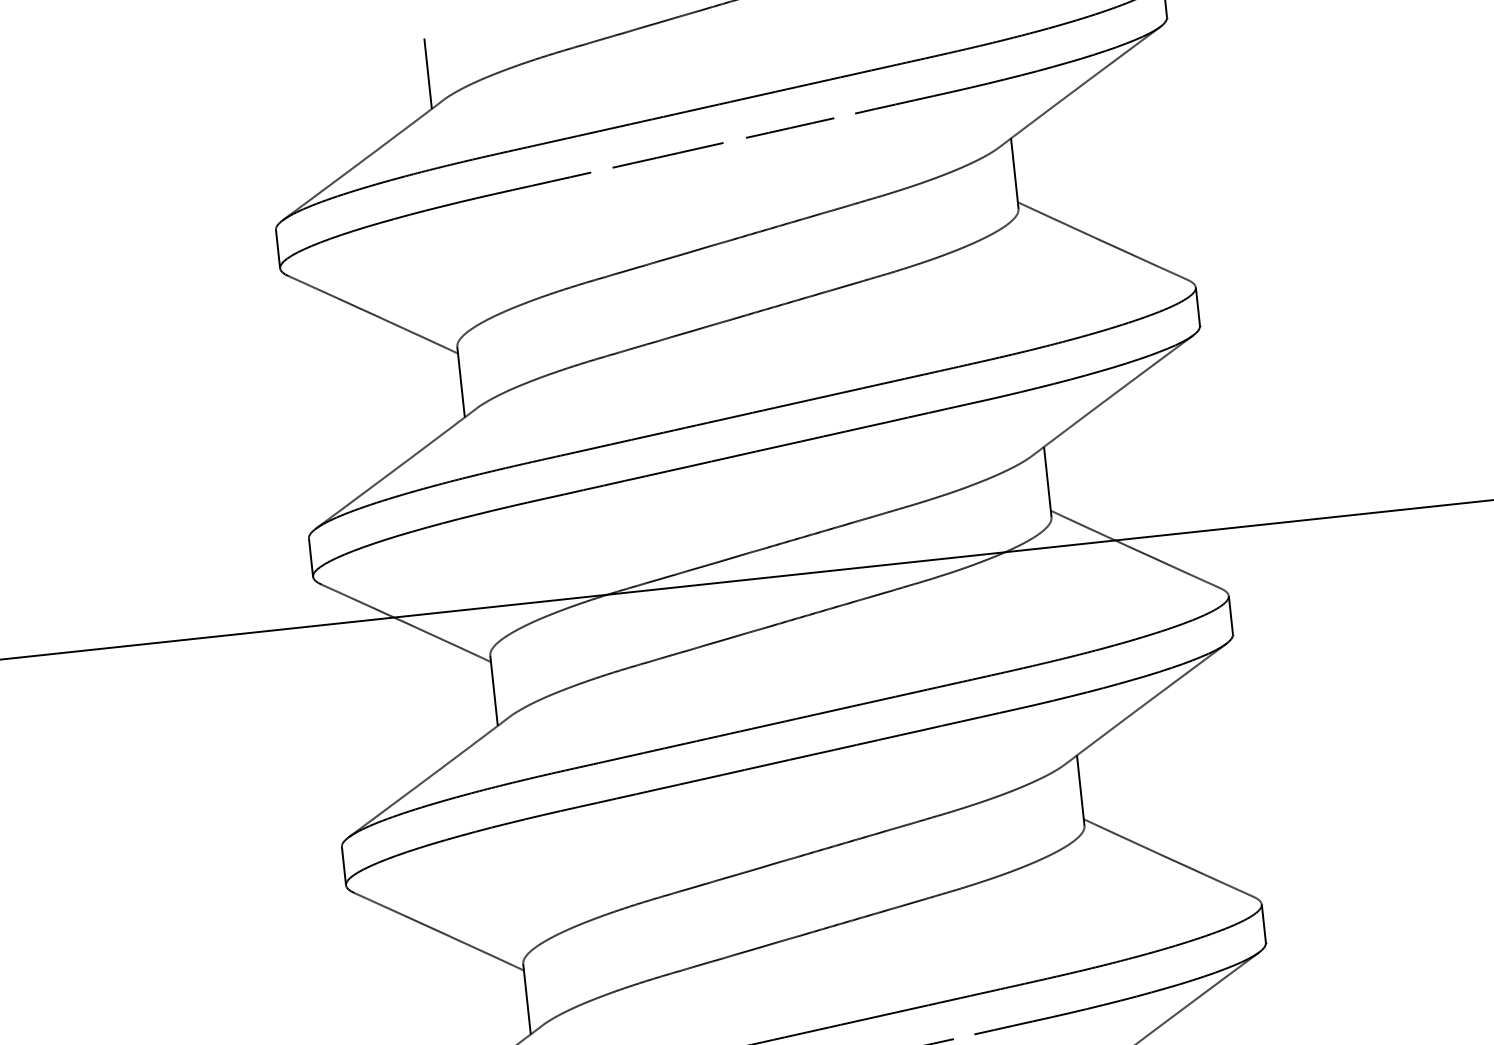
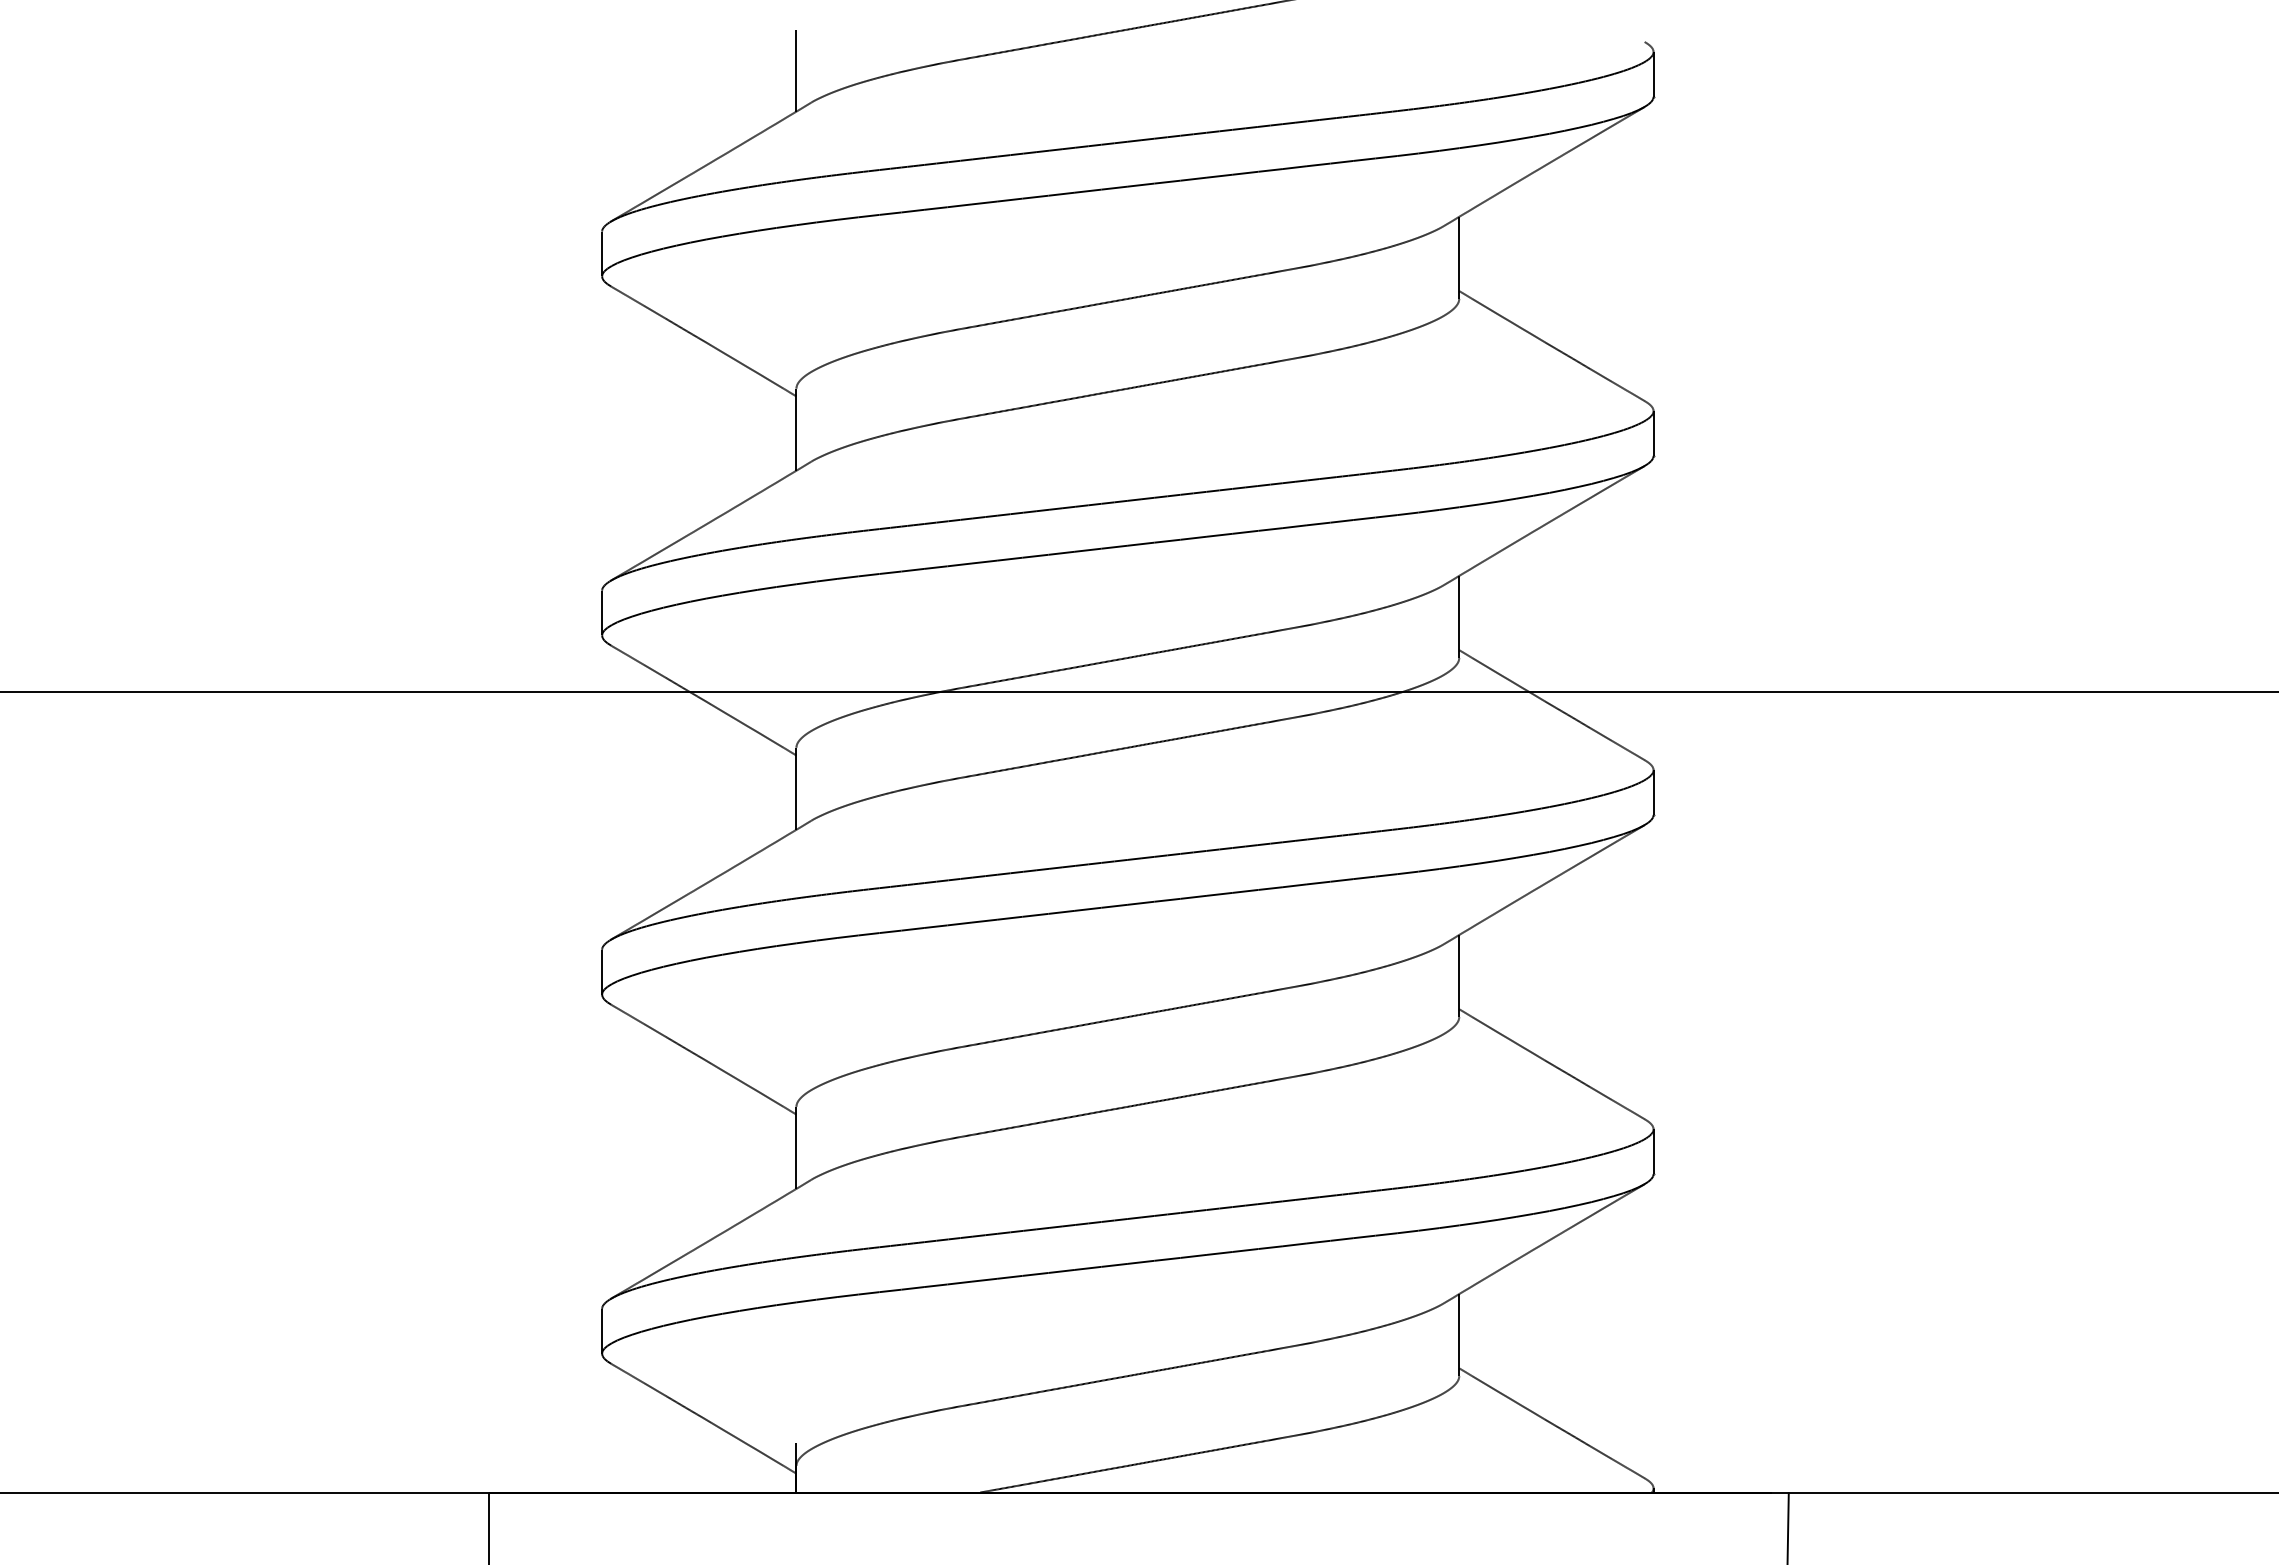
line: (844, 115) -> (1270, 170), added
line: (734, 139) -> (1140, 184), added
line: (601, 169) -> (984, 202), added
line: (963, 1036) -> (1294, 1244), added

